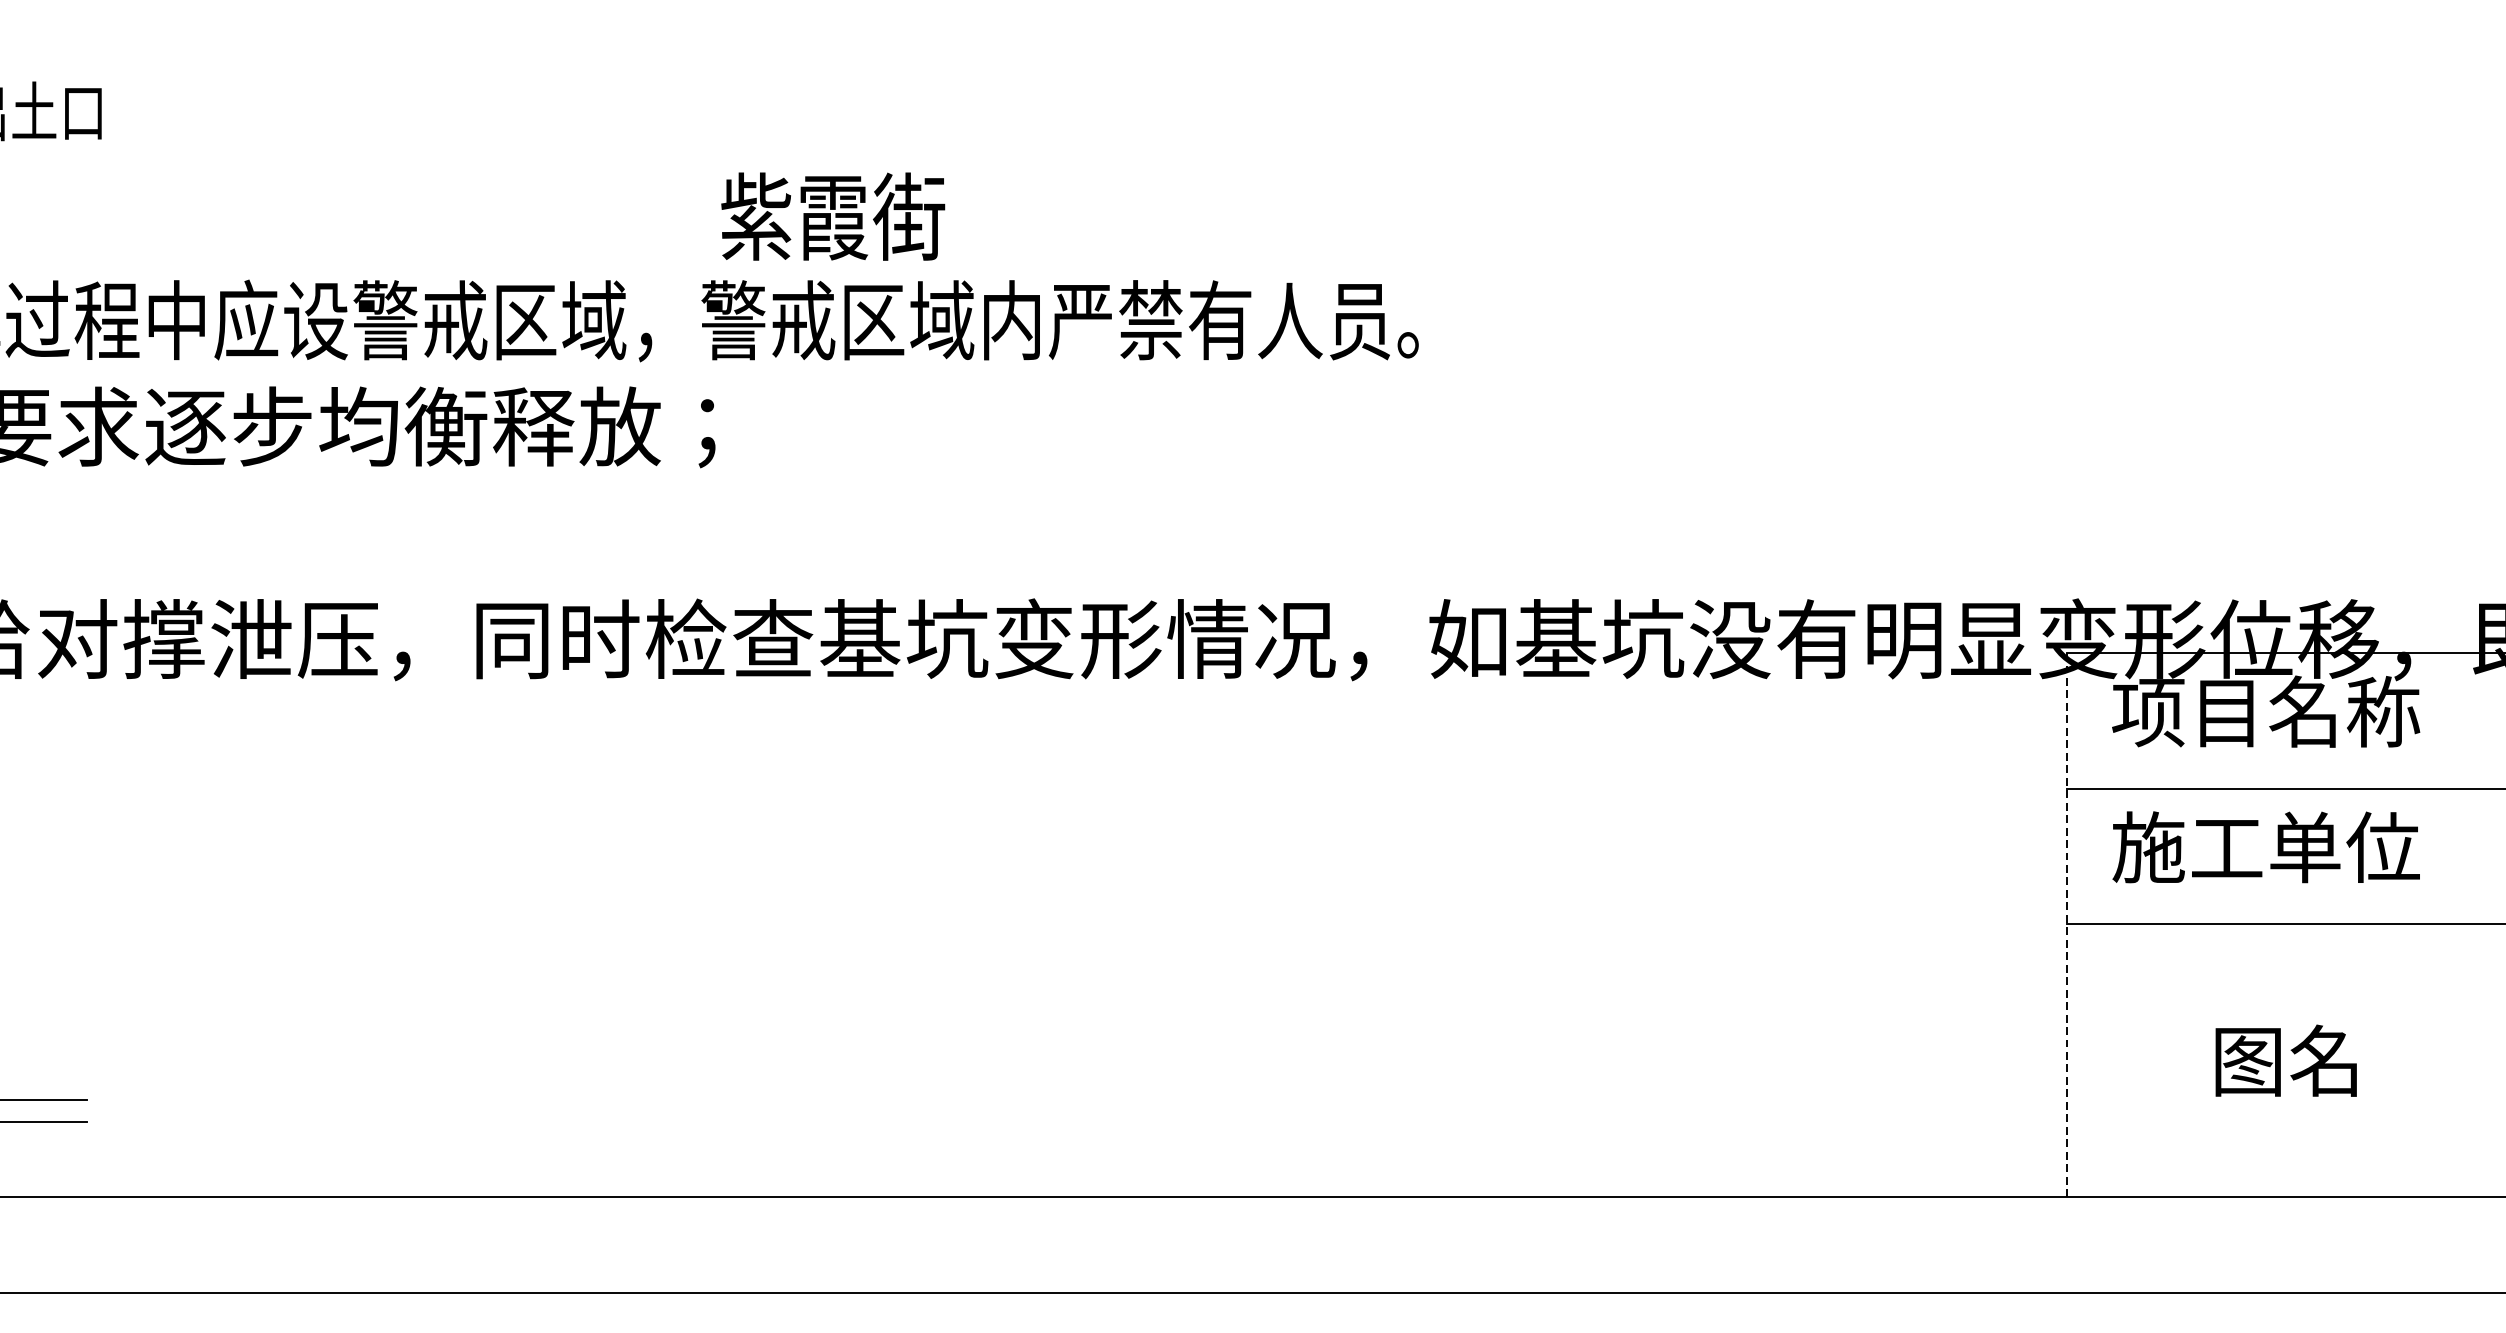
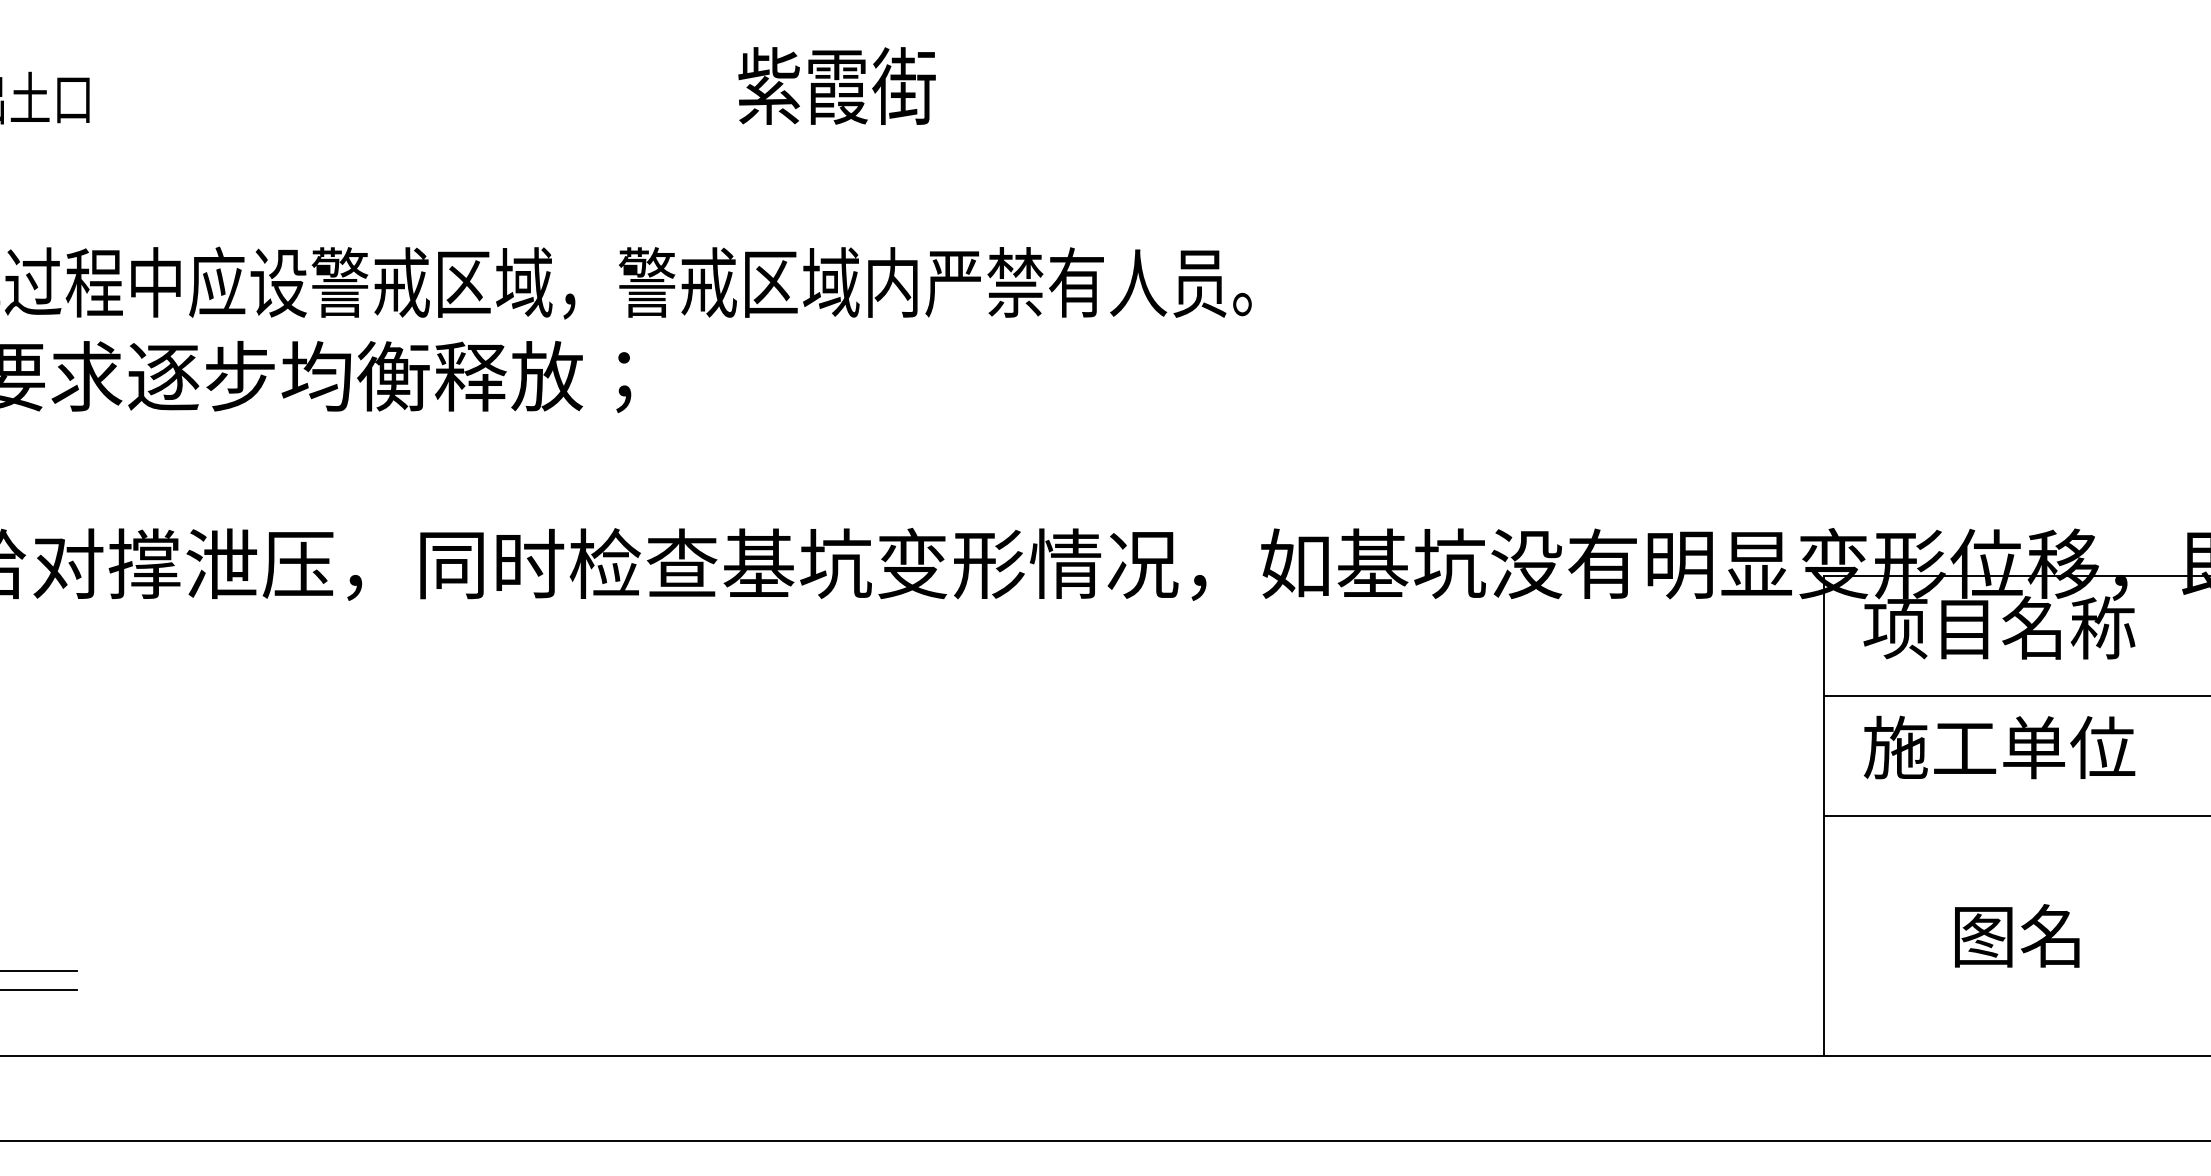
text: (832, 216) -> (836, 85), moved
line: (2067, 925) -> (1824, 816), dashed -> solid

